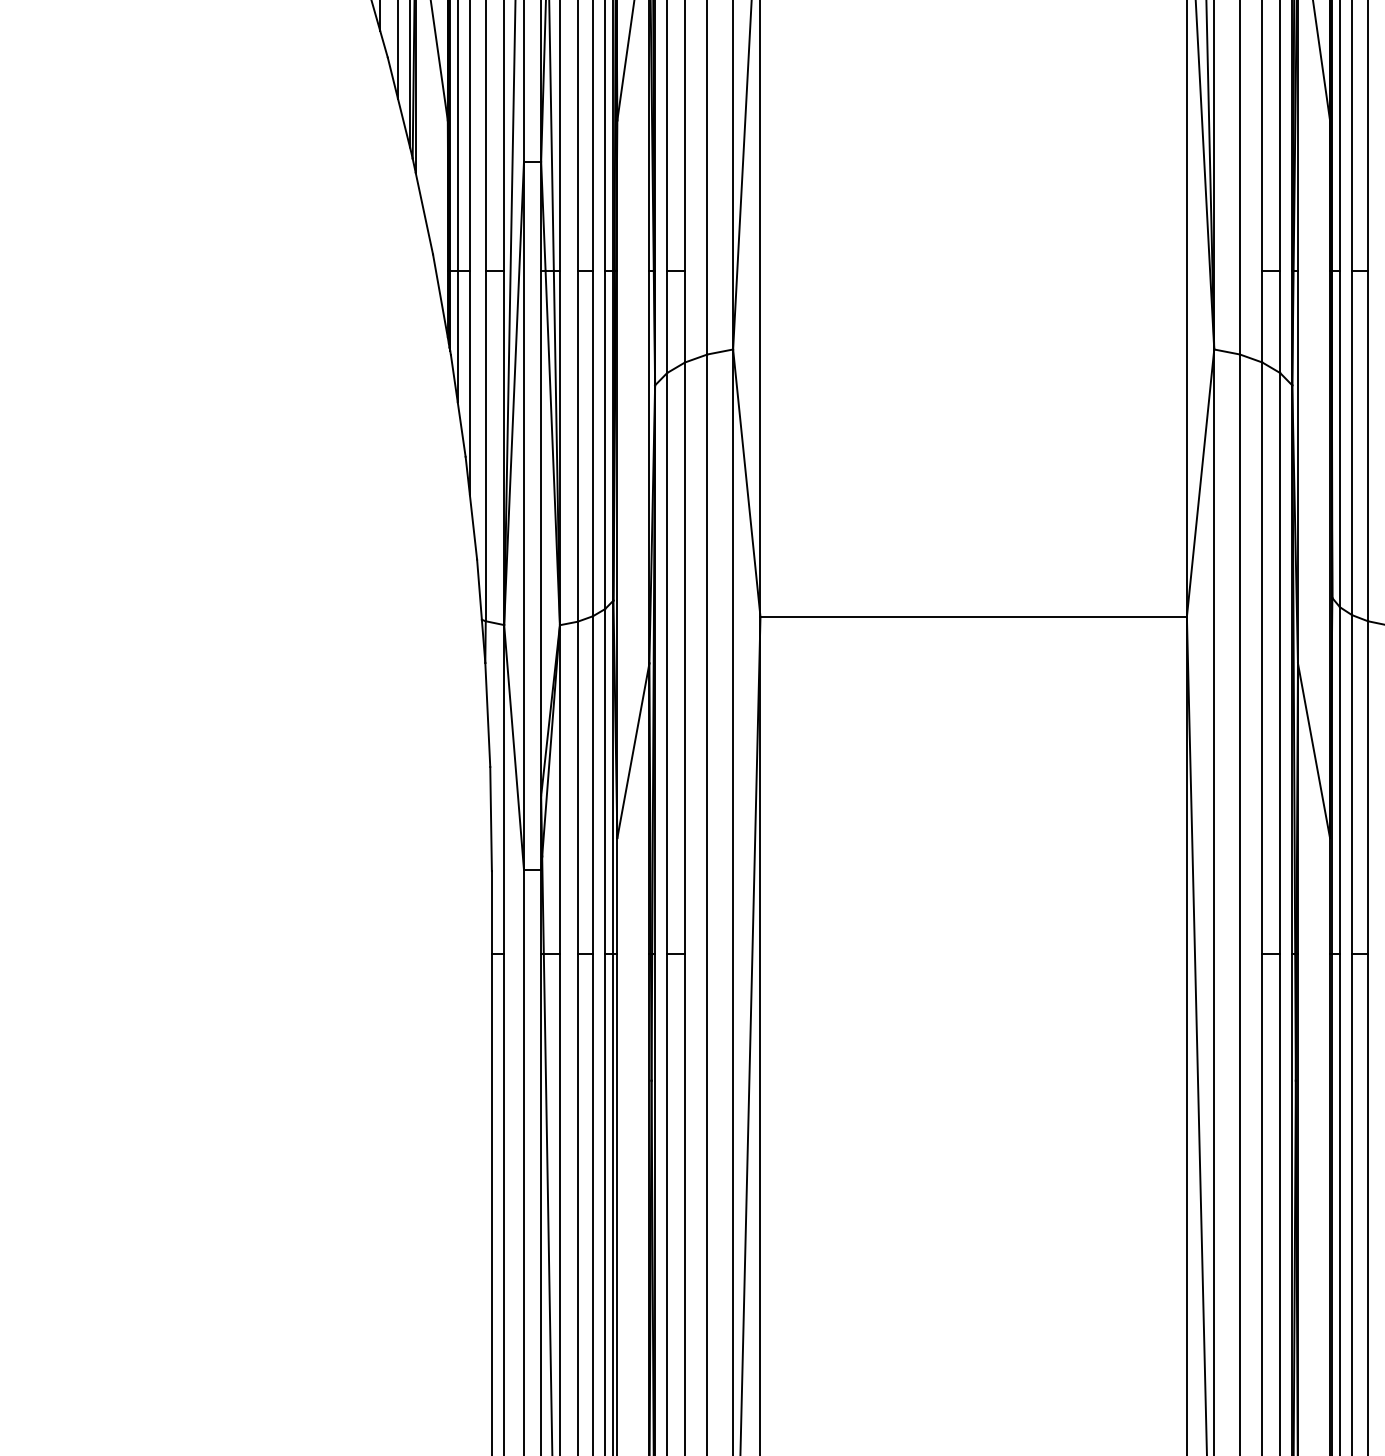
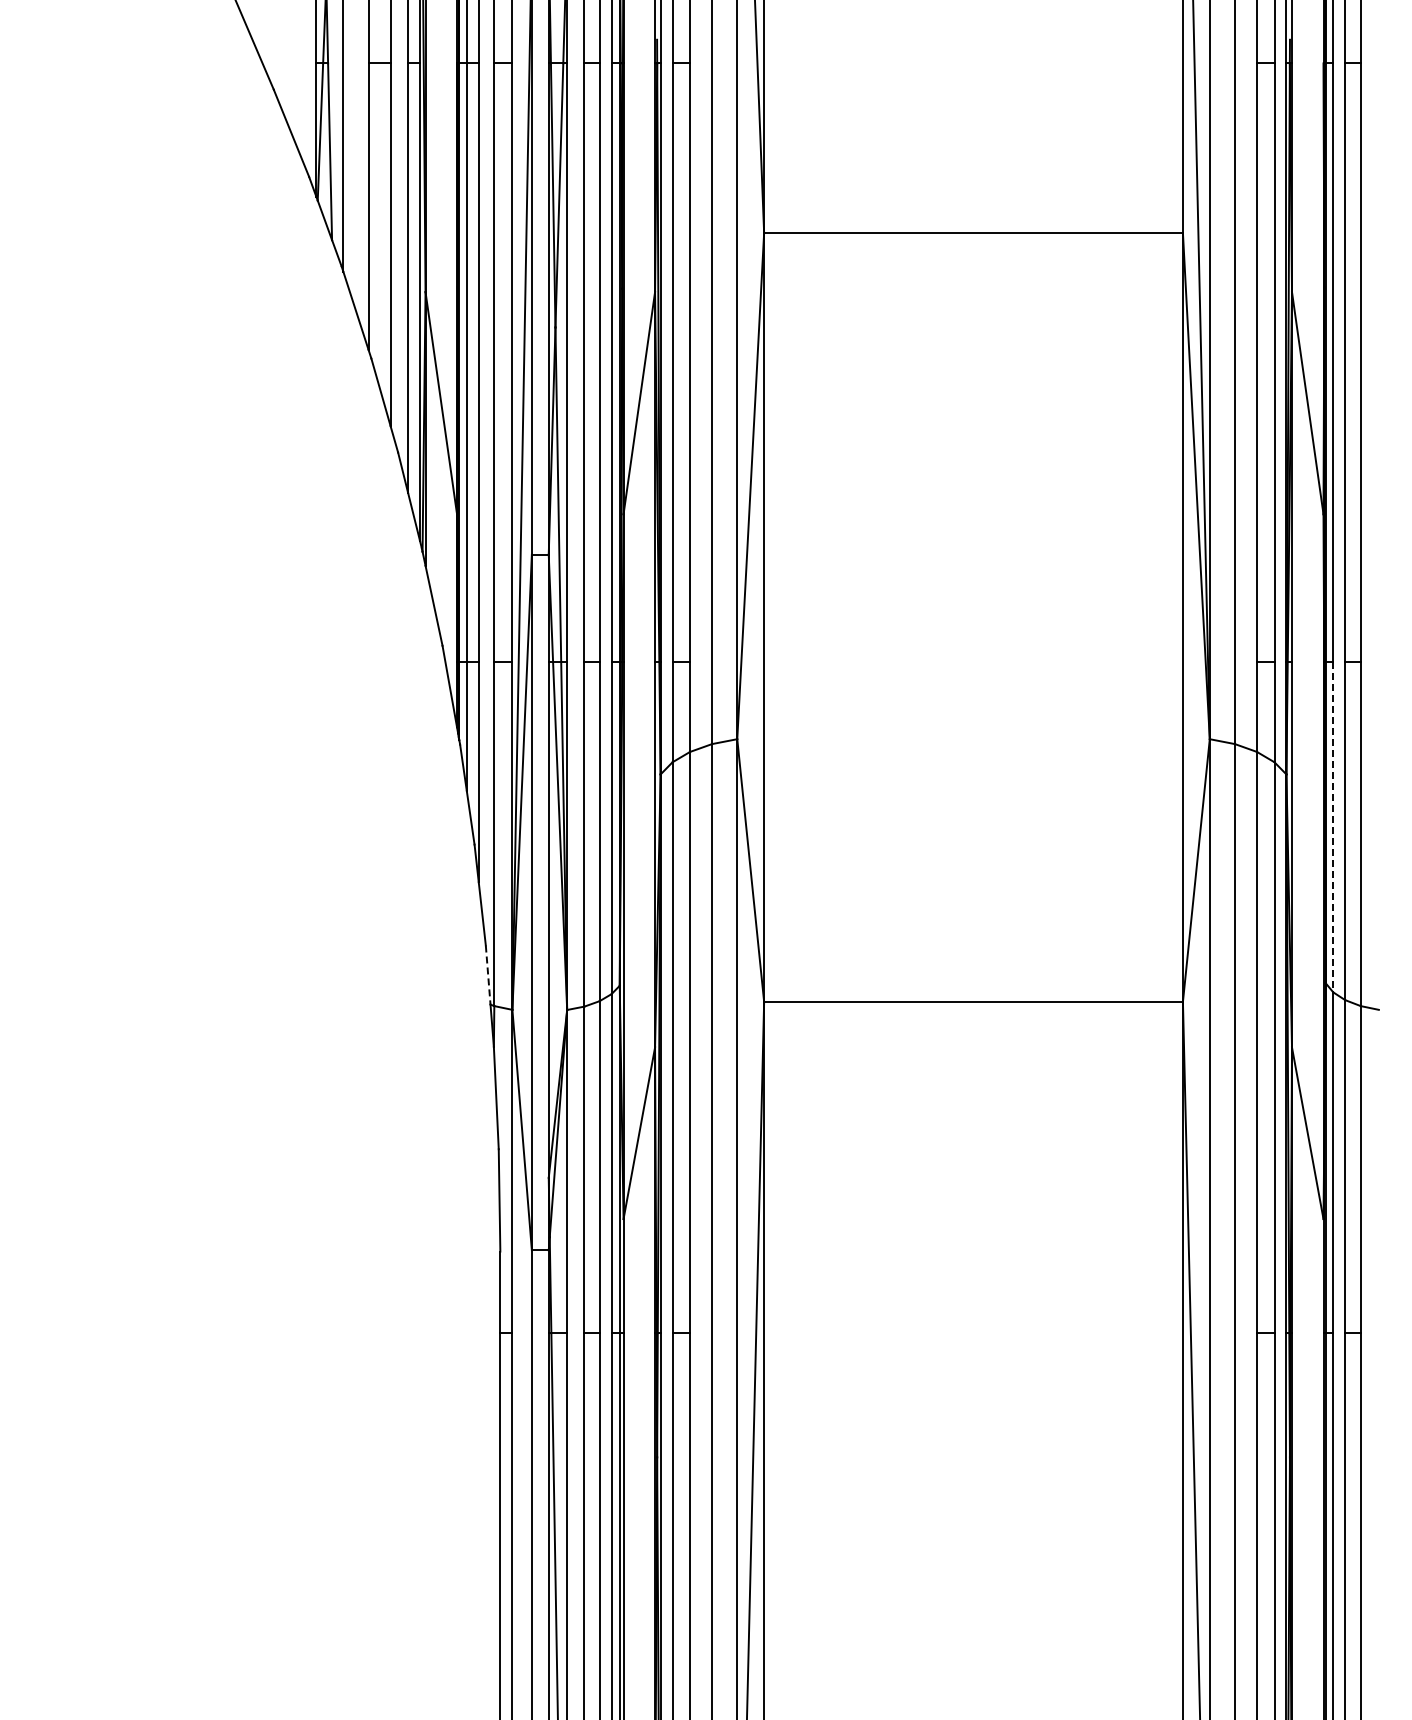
line: (1340, 439) -> (1333, 827), solid -> dashed
line: (479, 590) -> (488, 975), solid -> dashed

